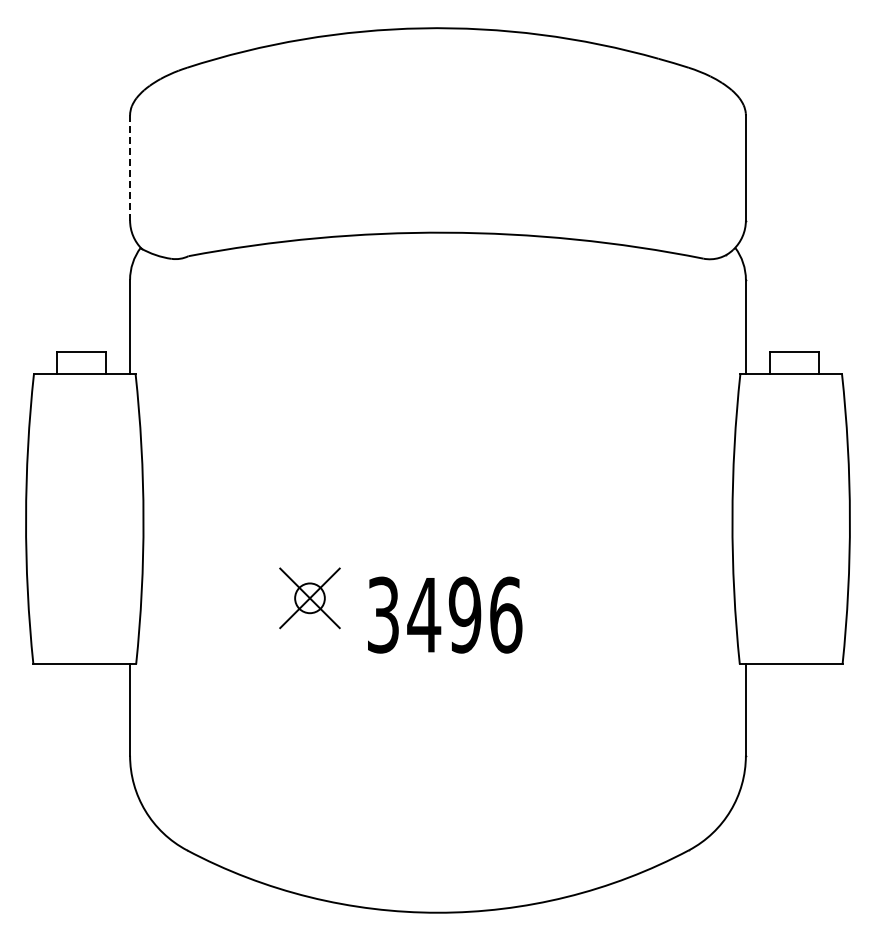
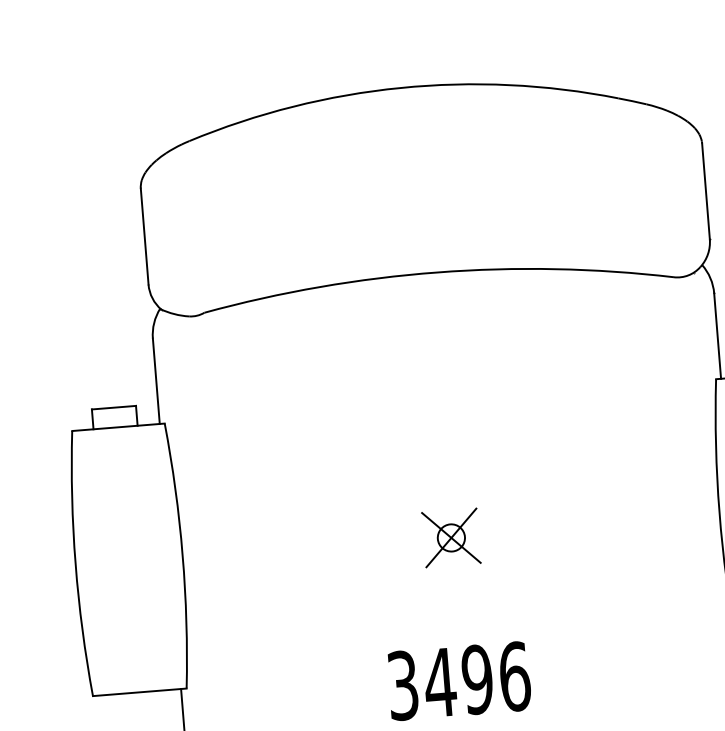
line: (130, 167) -> (145, 236), dashed -> solid
part: (309, 598) -> (450, 538), moved
text: (445, 614) -> (459, 680), moved

